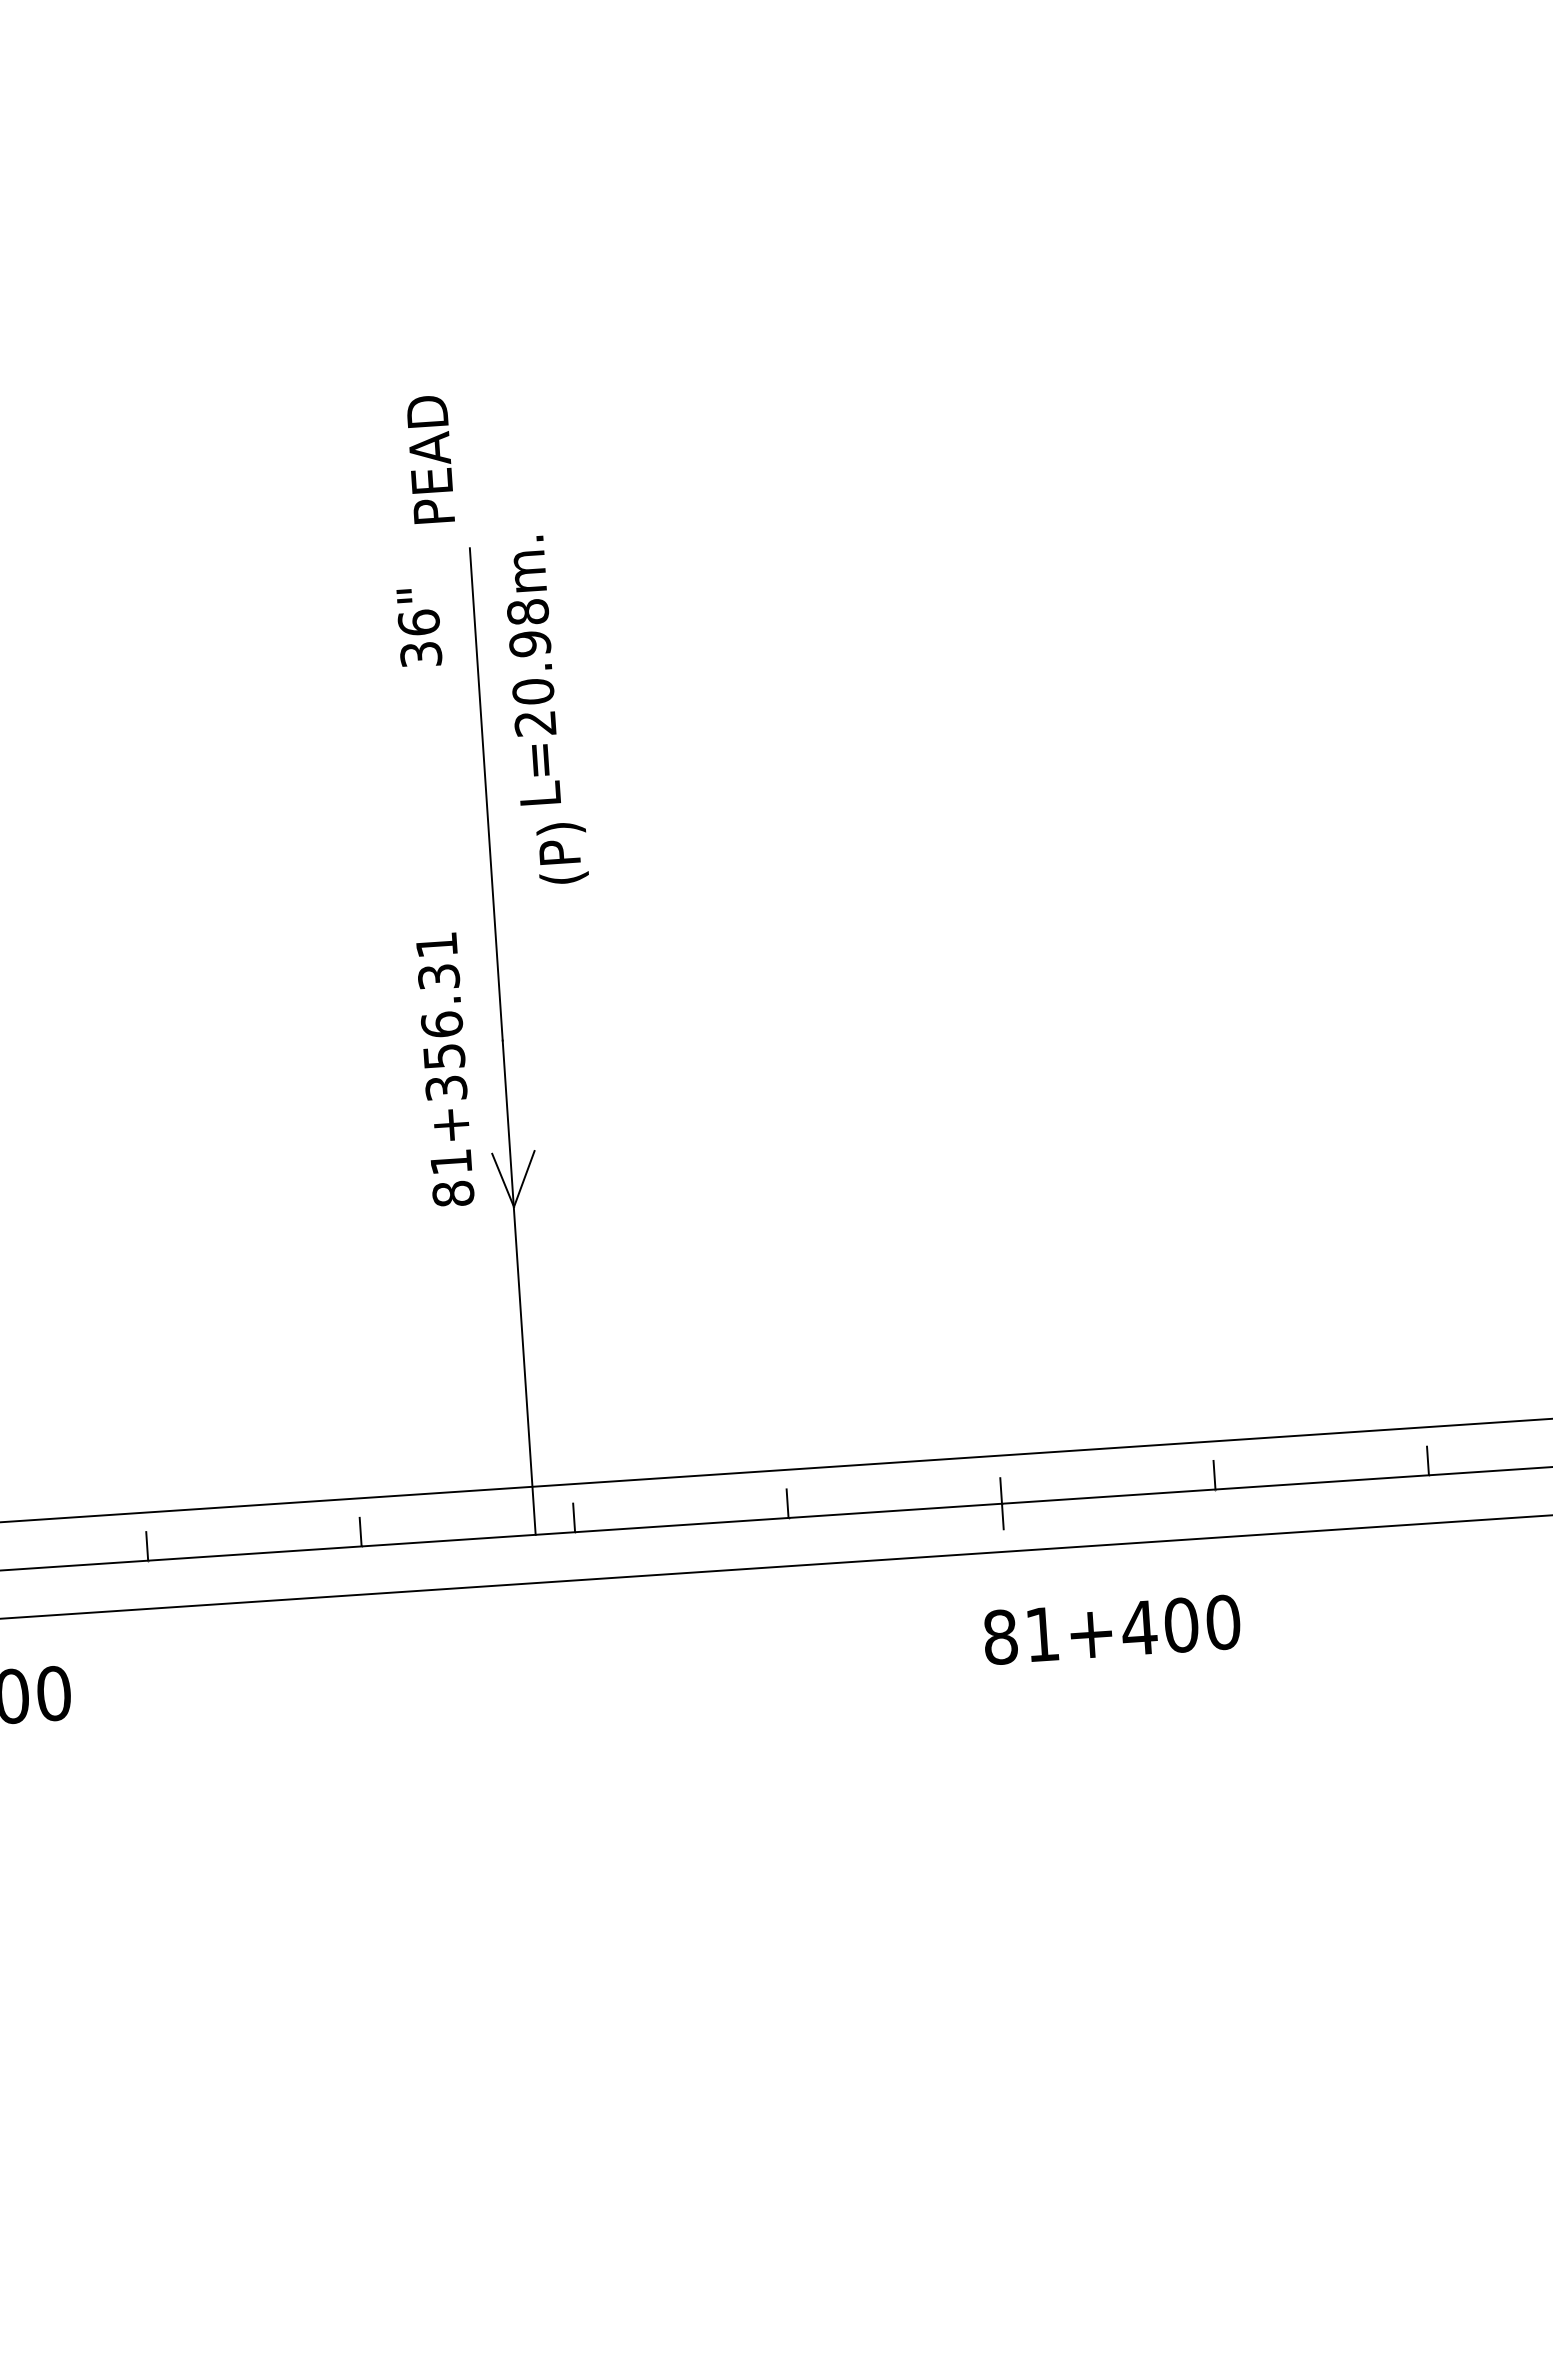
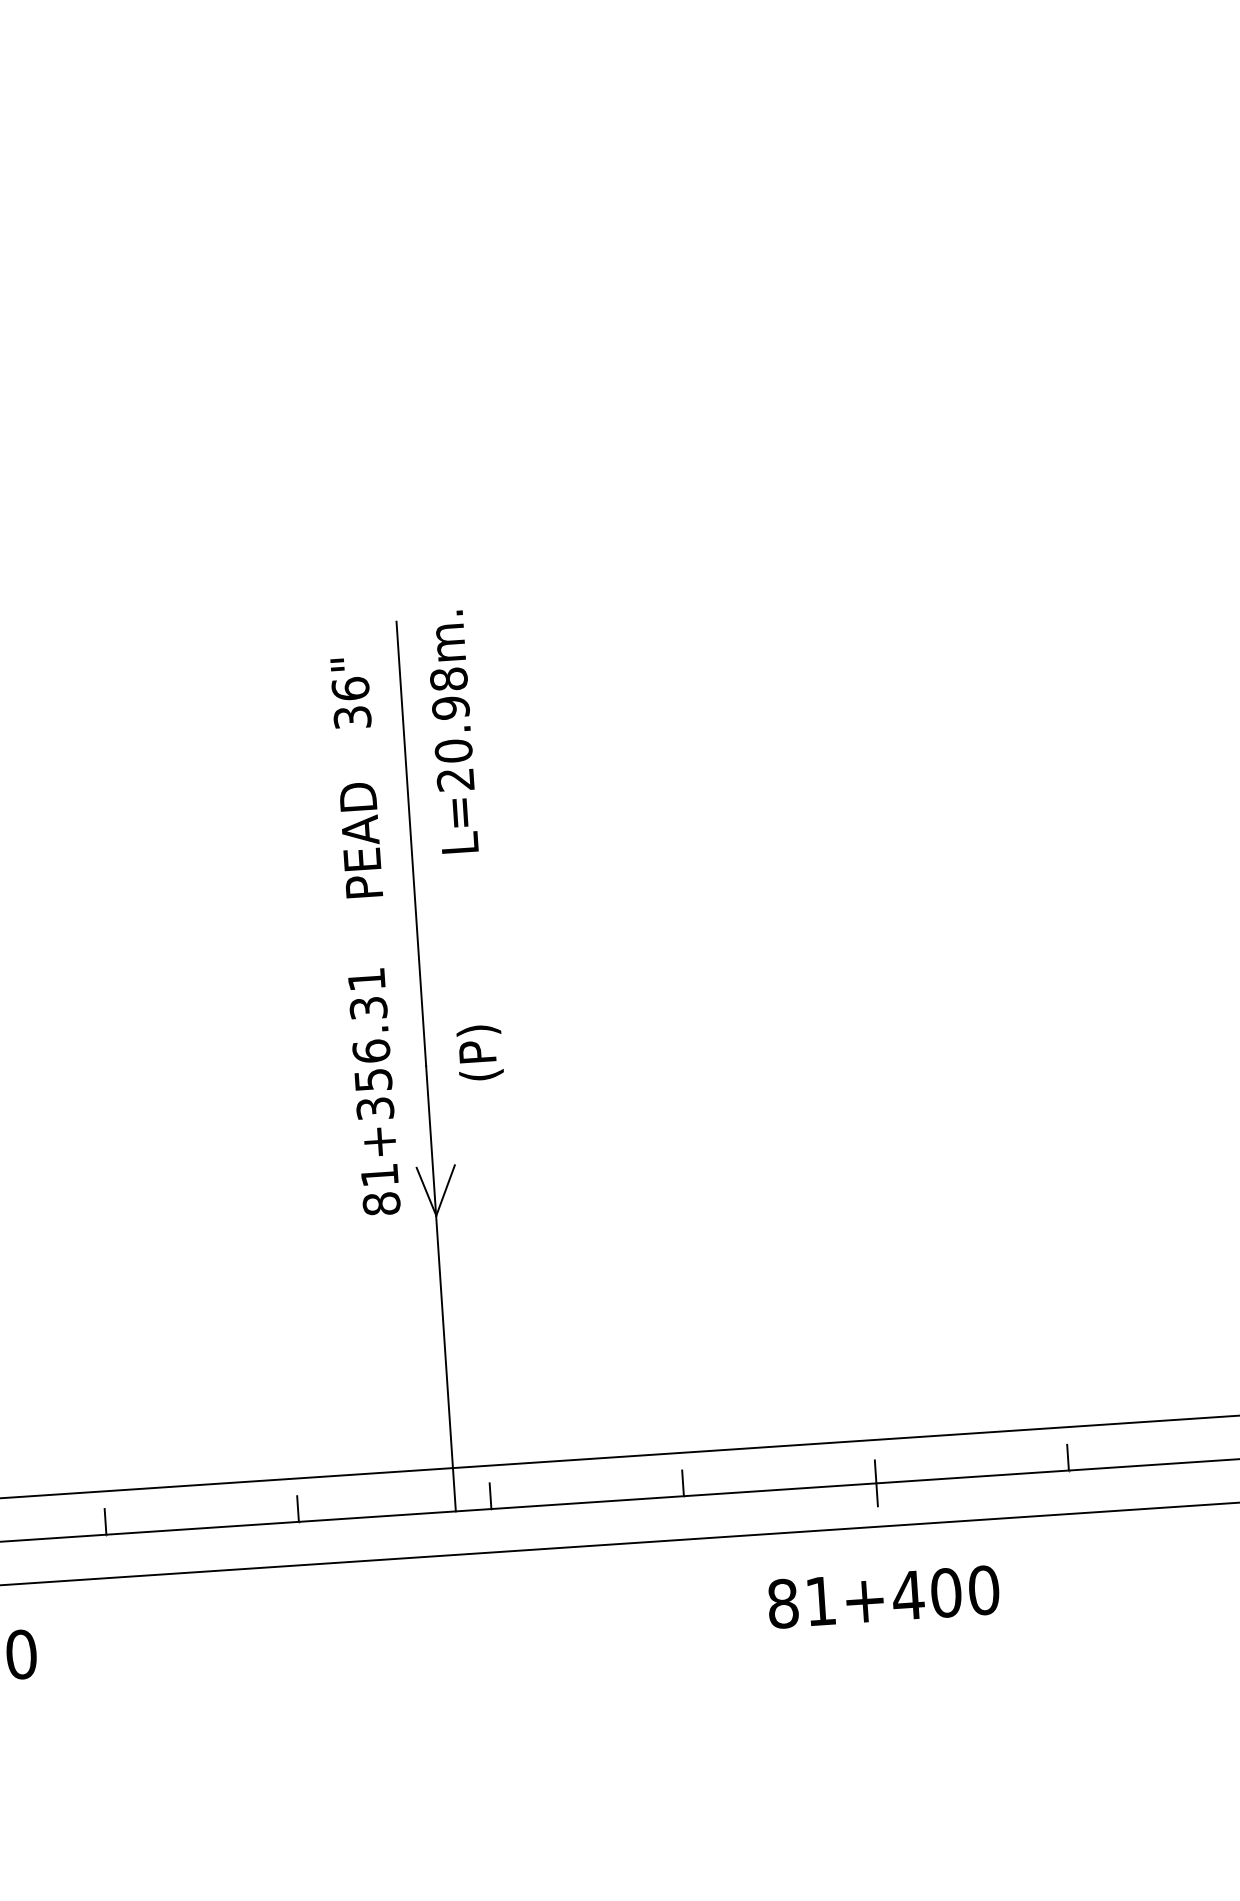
text: (430, 459) -> (361, 840), moved
text: (562, 853) -> (480, 1052), moved
text: (1112, 1629) -> (884, 1596), moved

